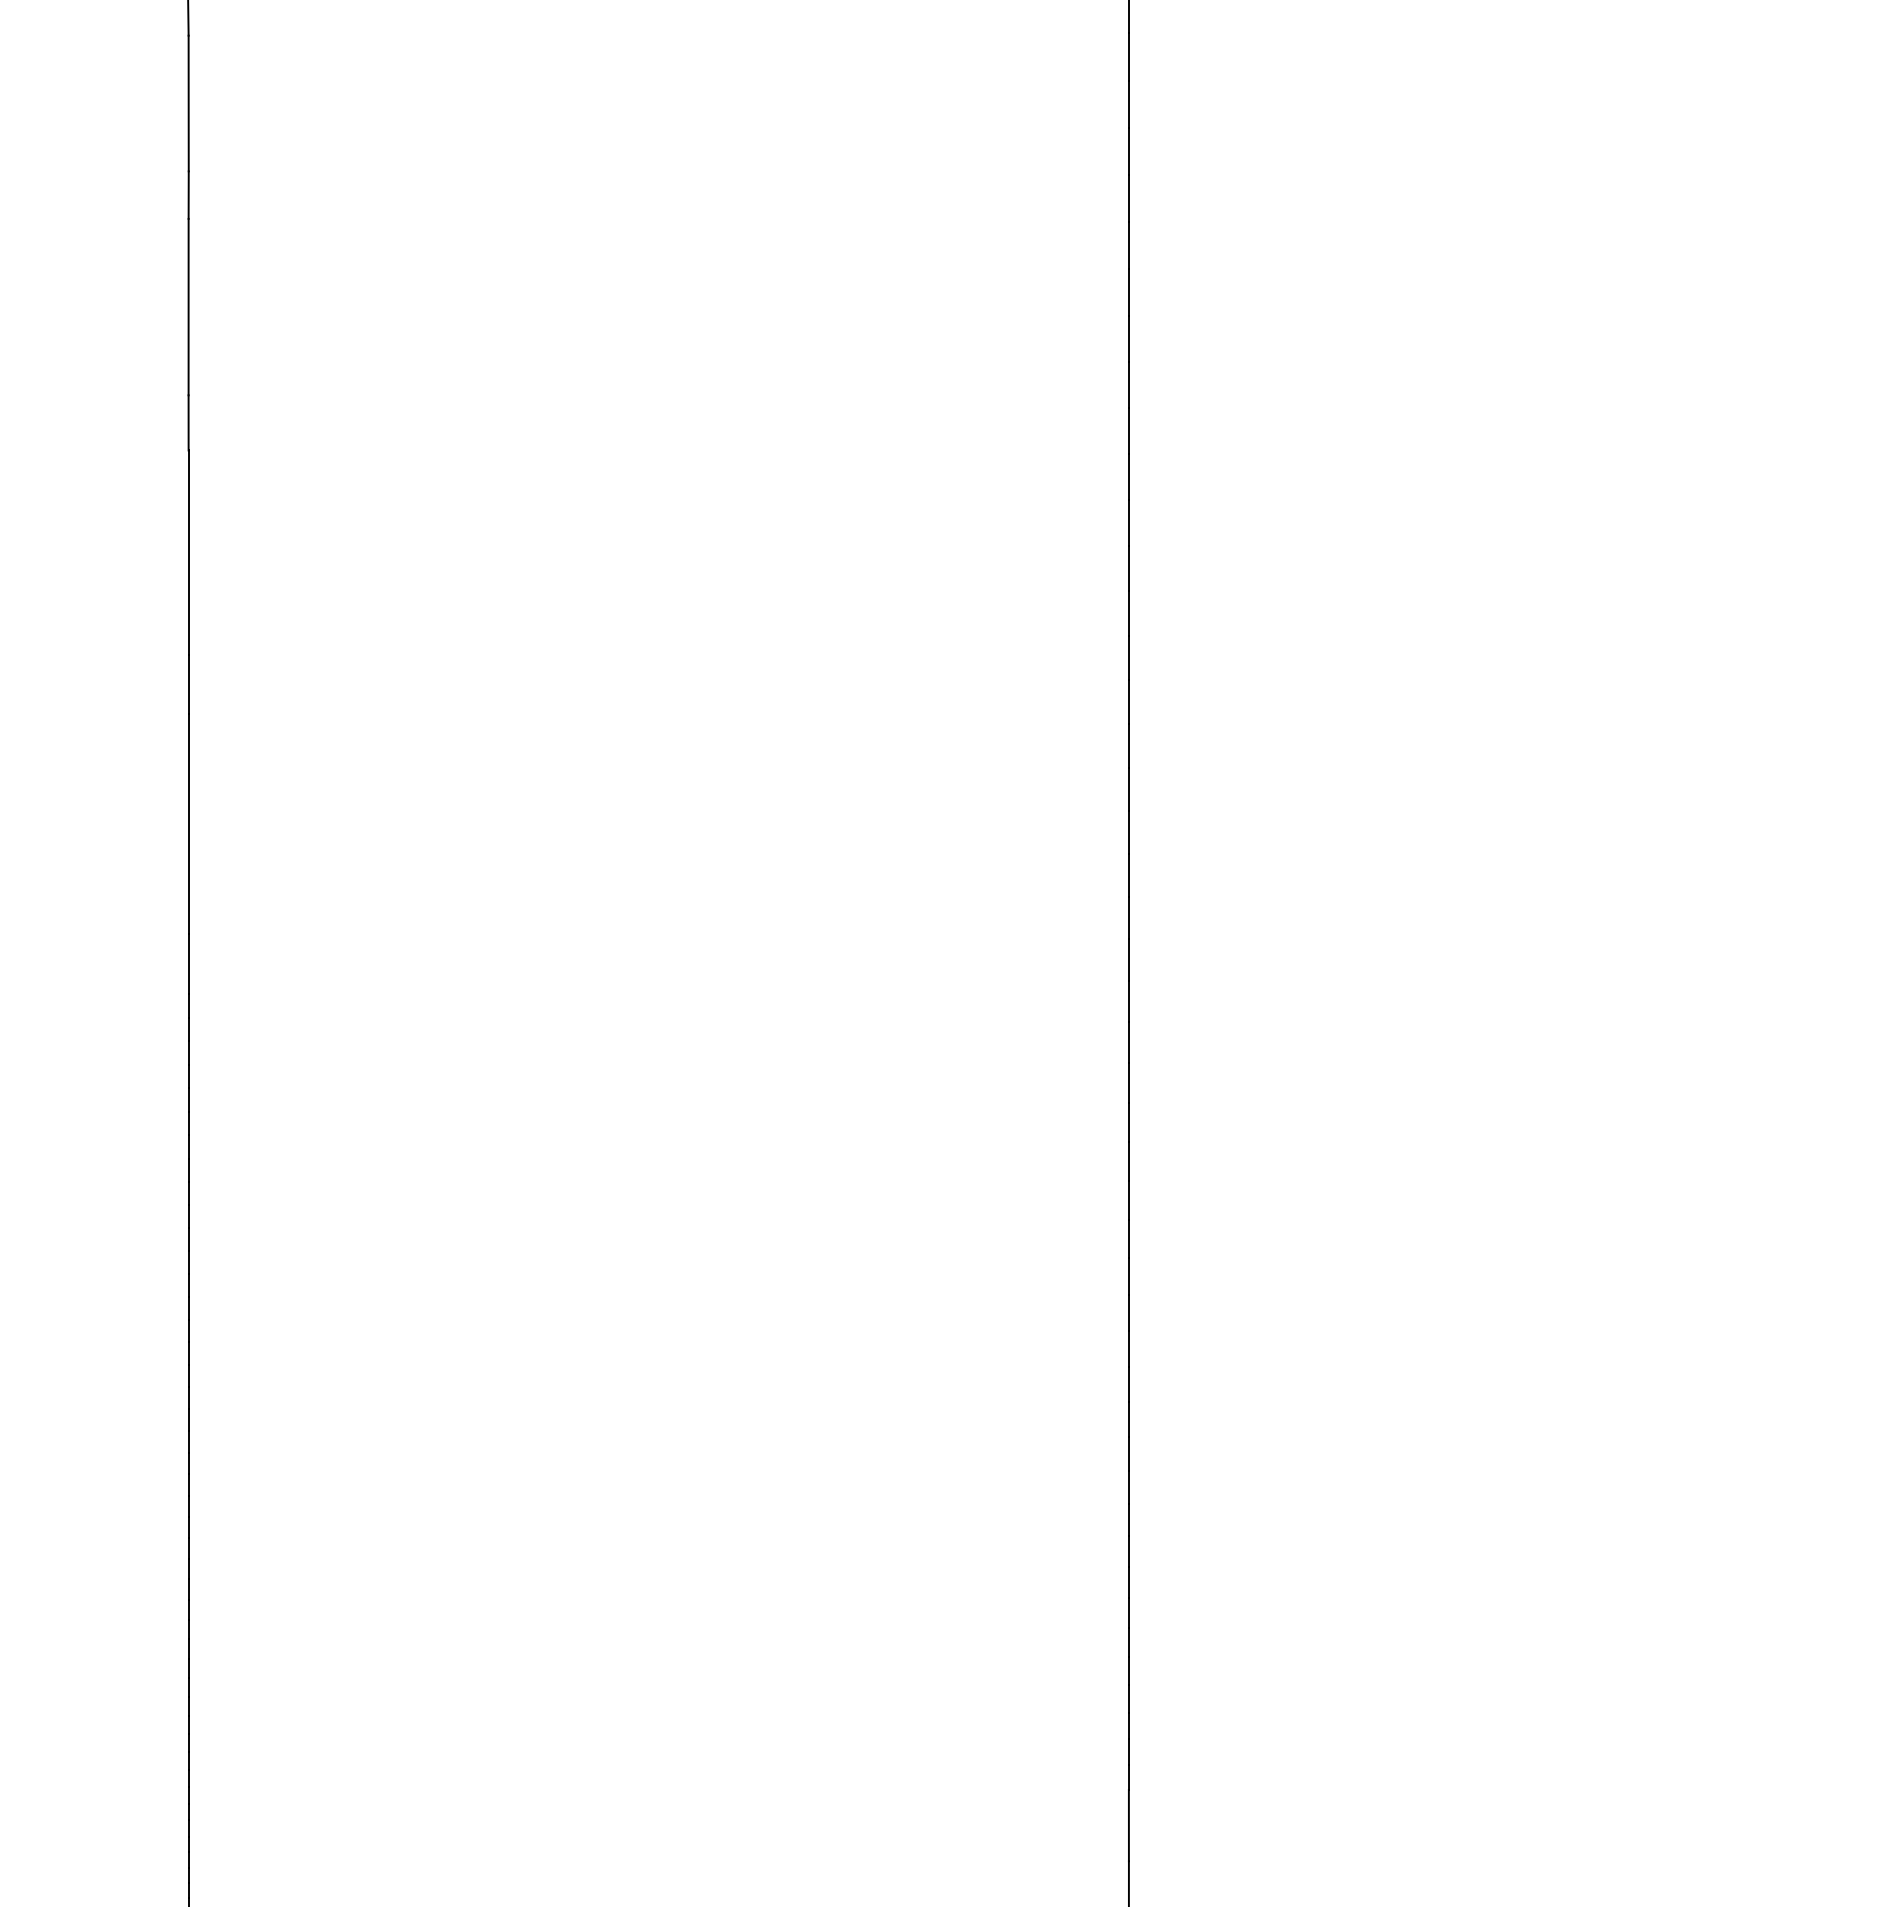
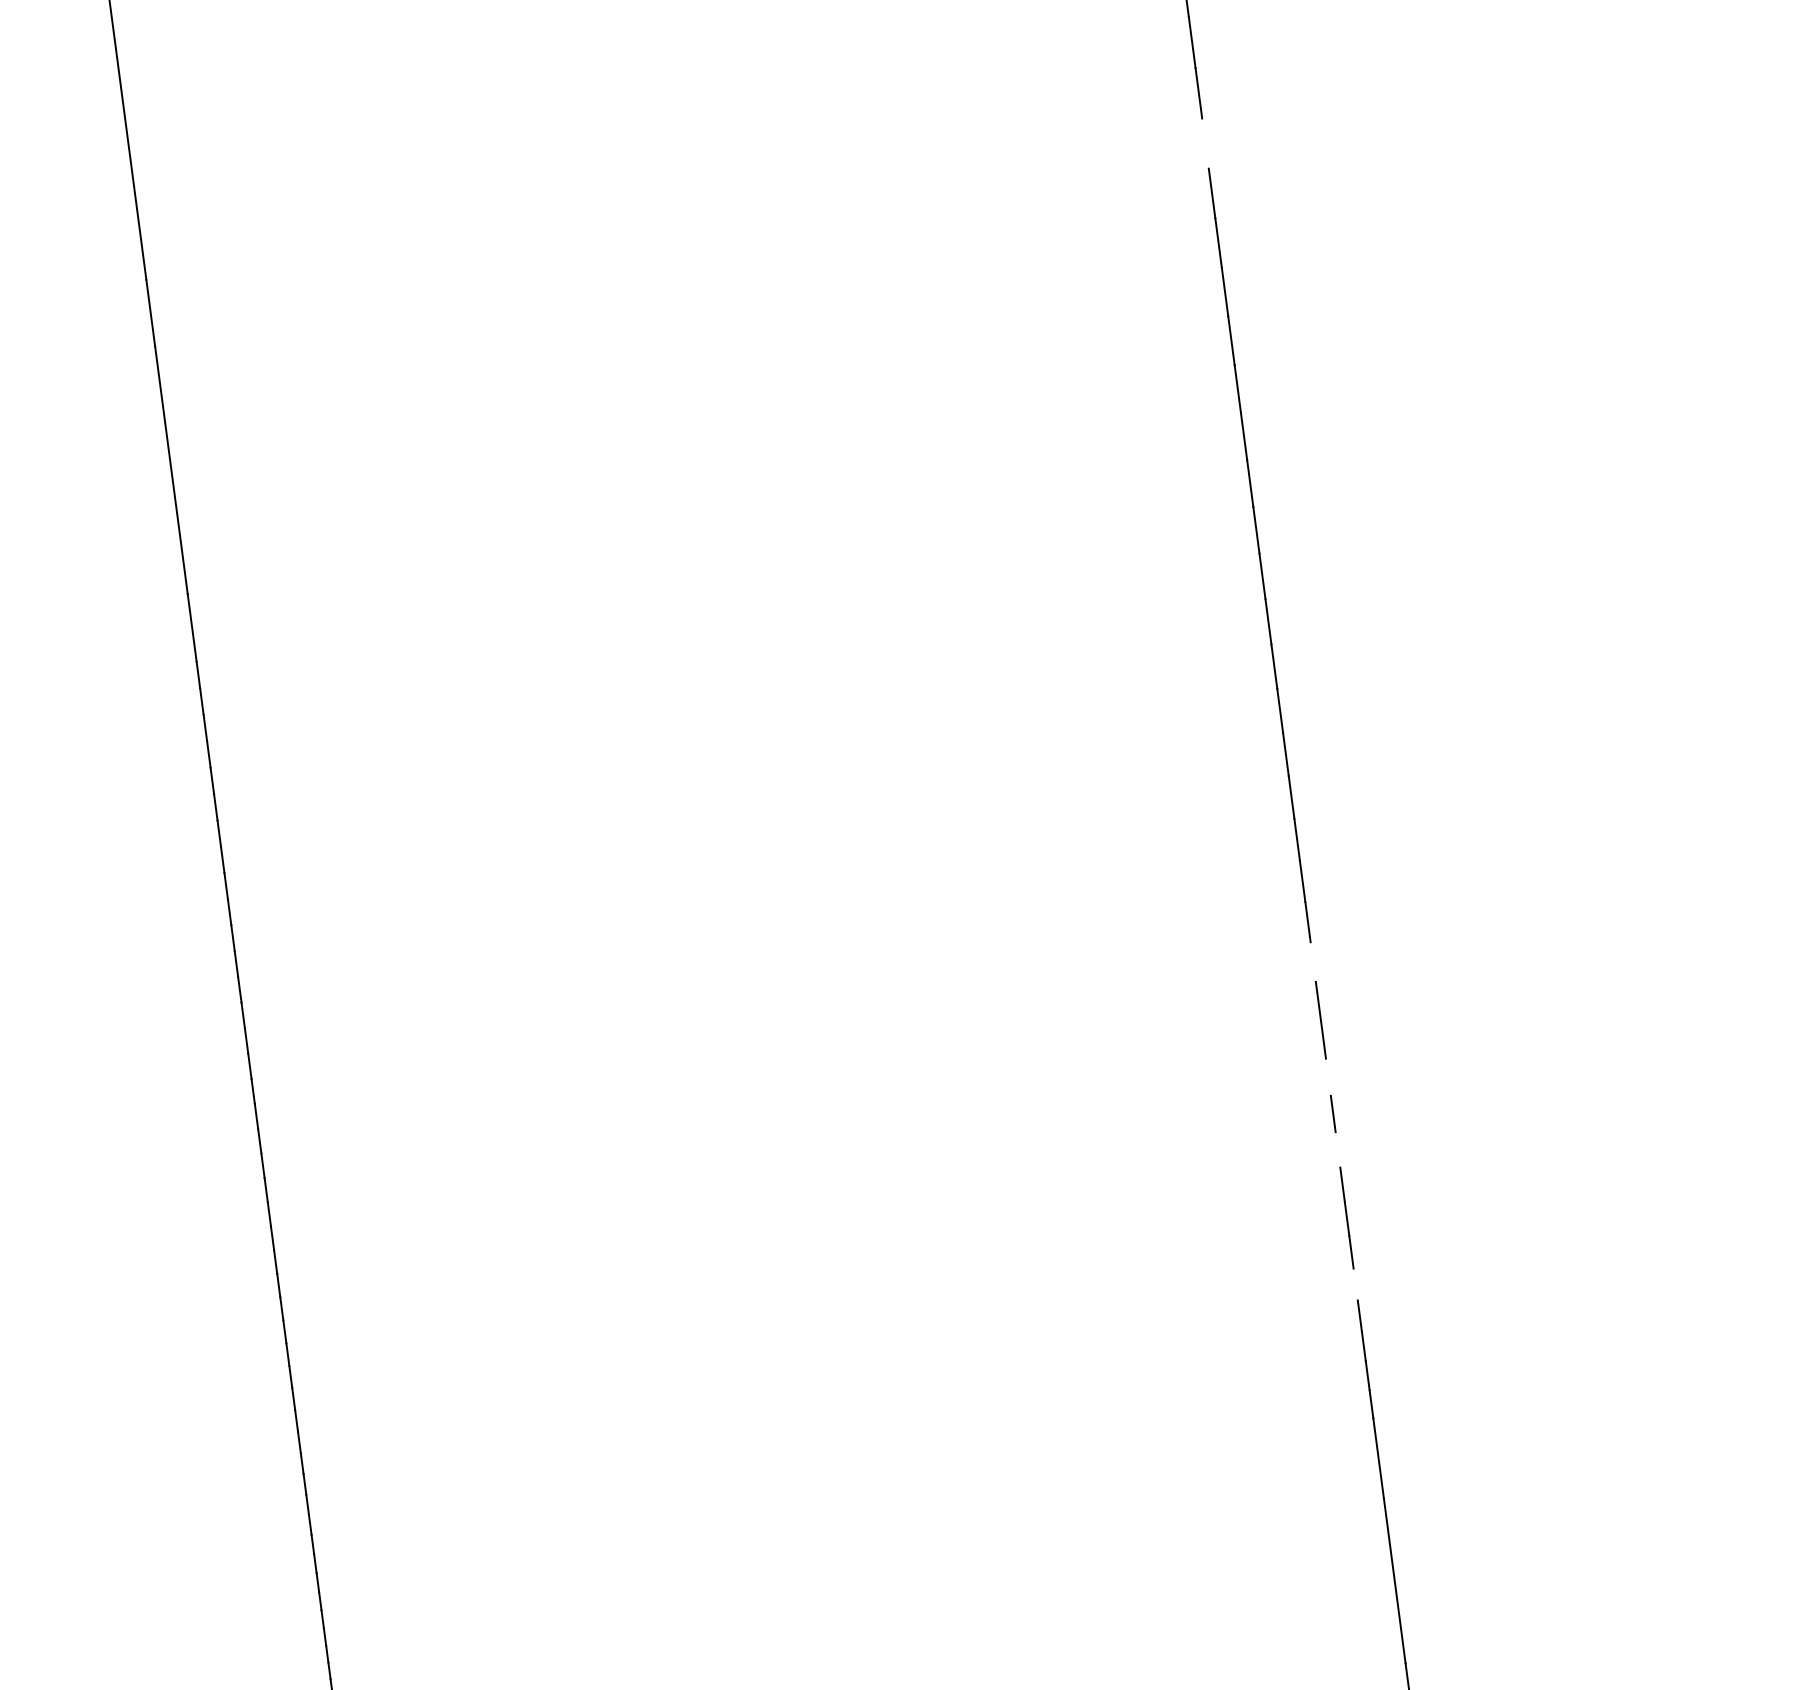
line: (1128, 657) -> (1205, 143), removed
line: (1128, 1384) -> (1312, 961), removed
line: (1128, 1486) -> (1327, 1076), removed
line: (1128, 1551) -> (1337, 1149), removed
line: (1128, 1670) -> (1355, 1283), removed

